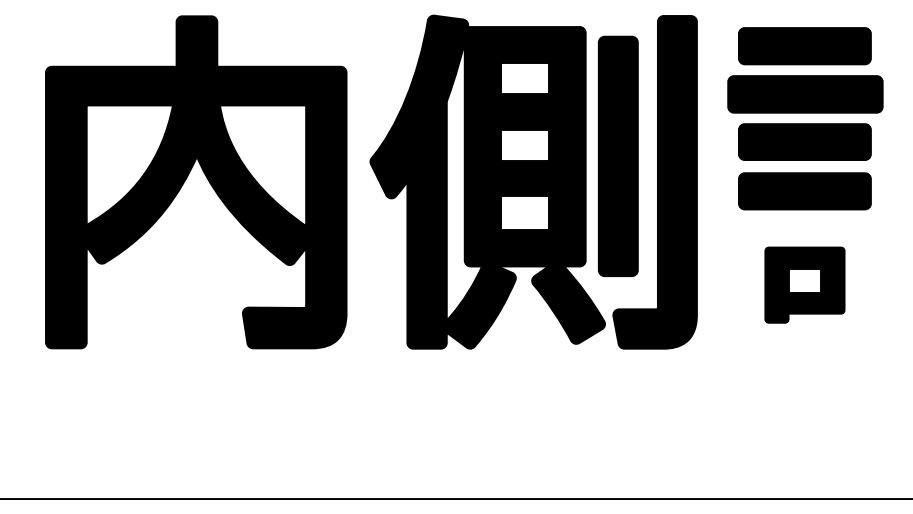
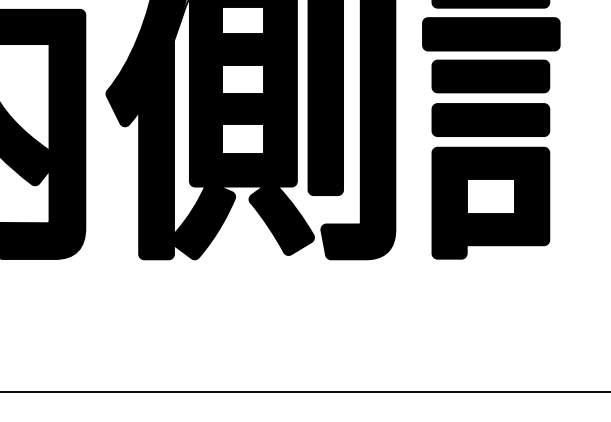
part: (804, 284) -> (490, 202), size x1.67

